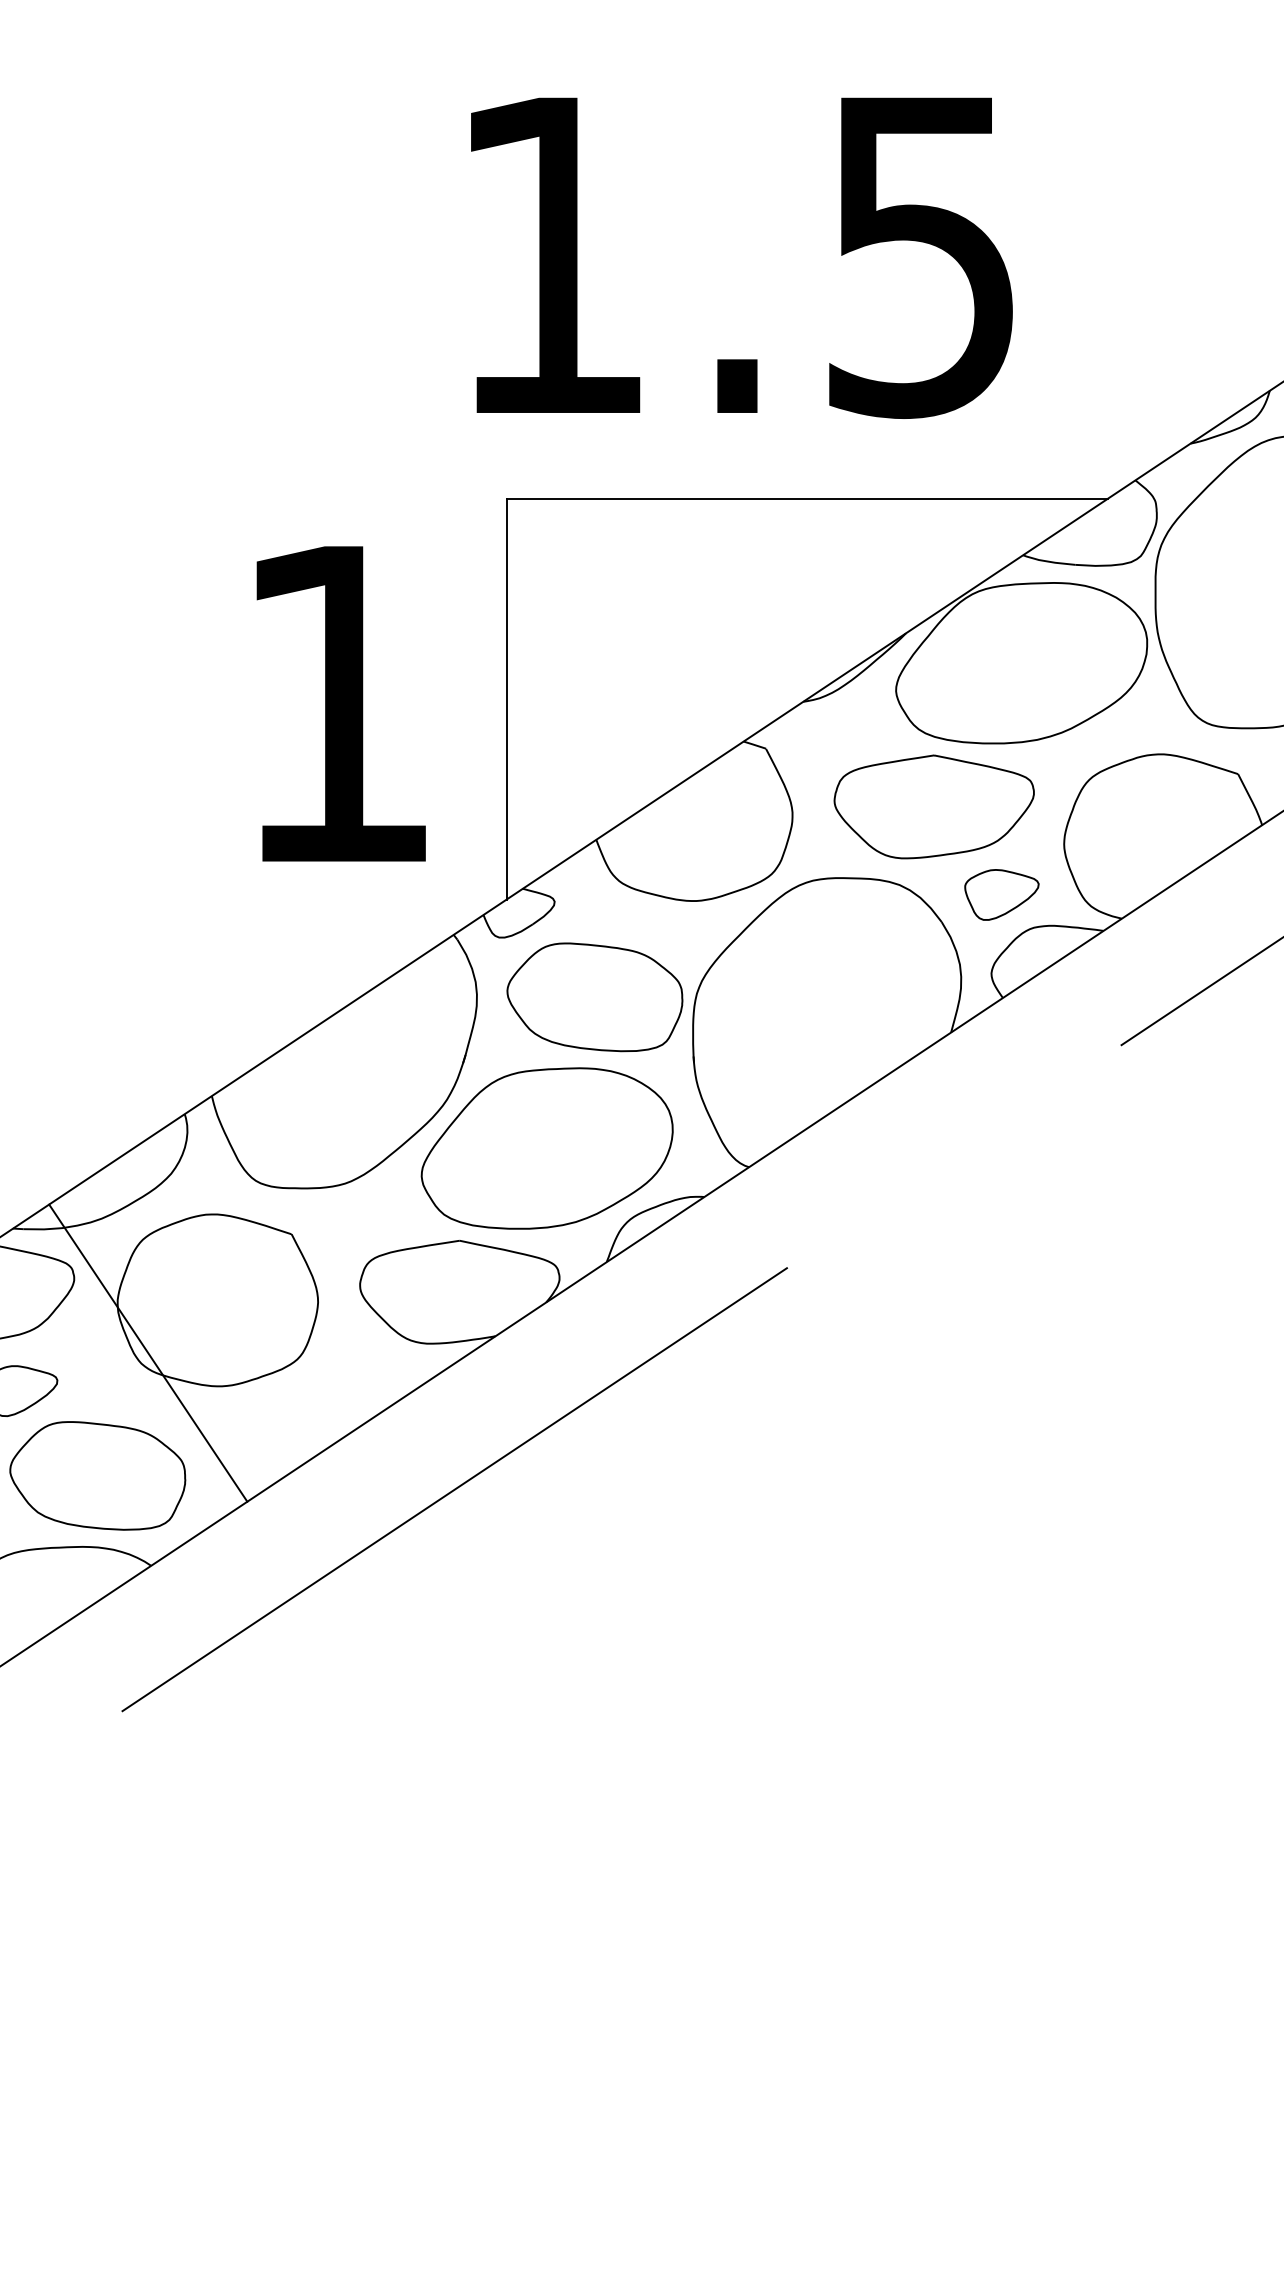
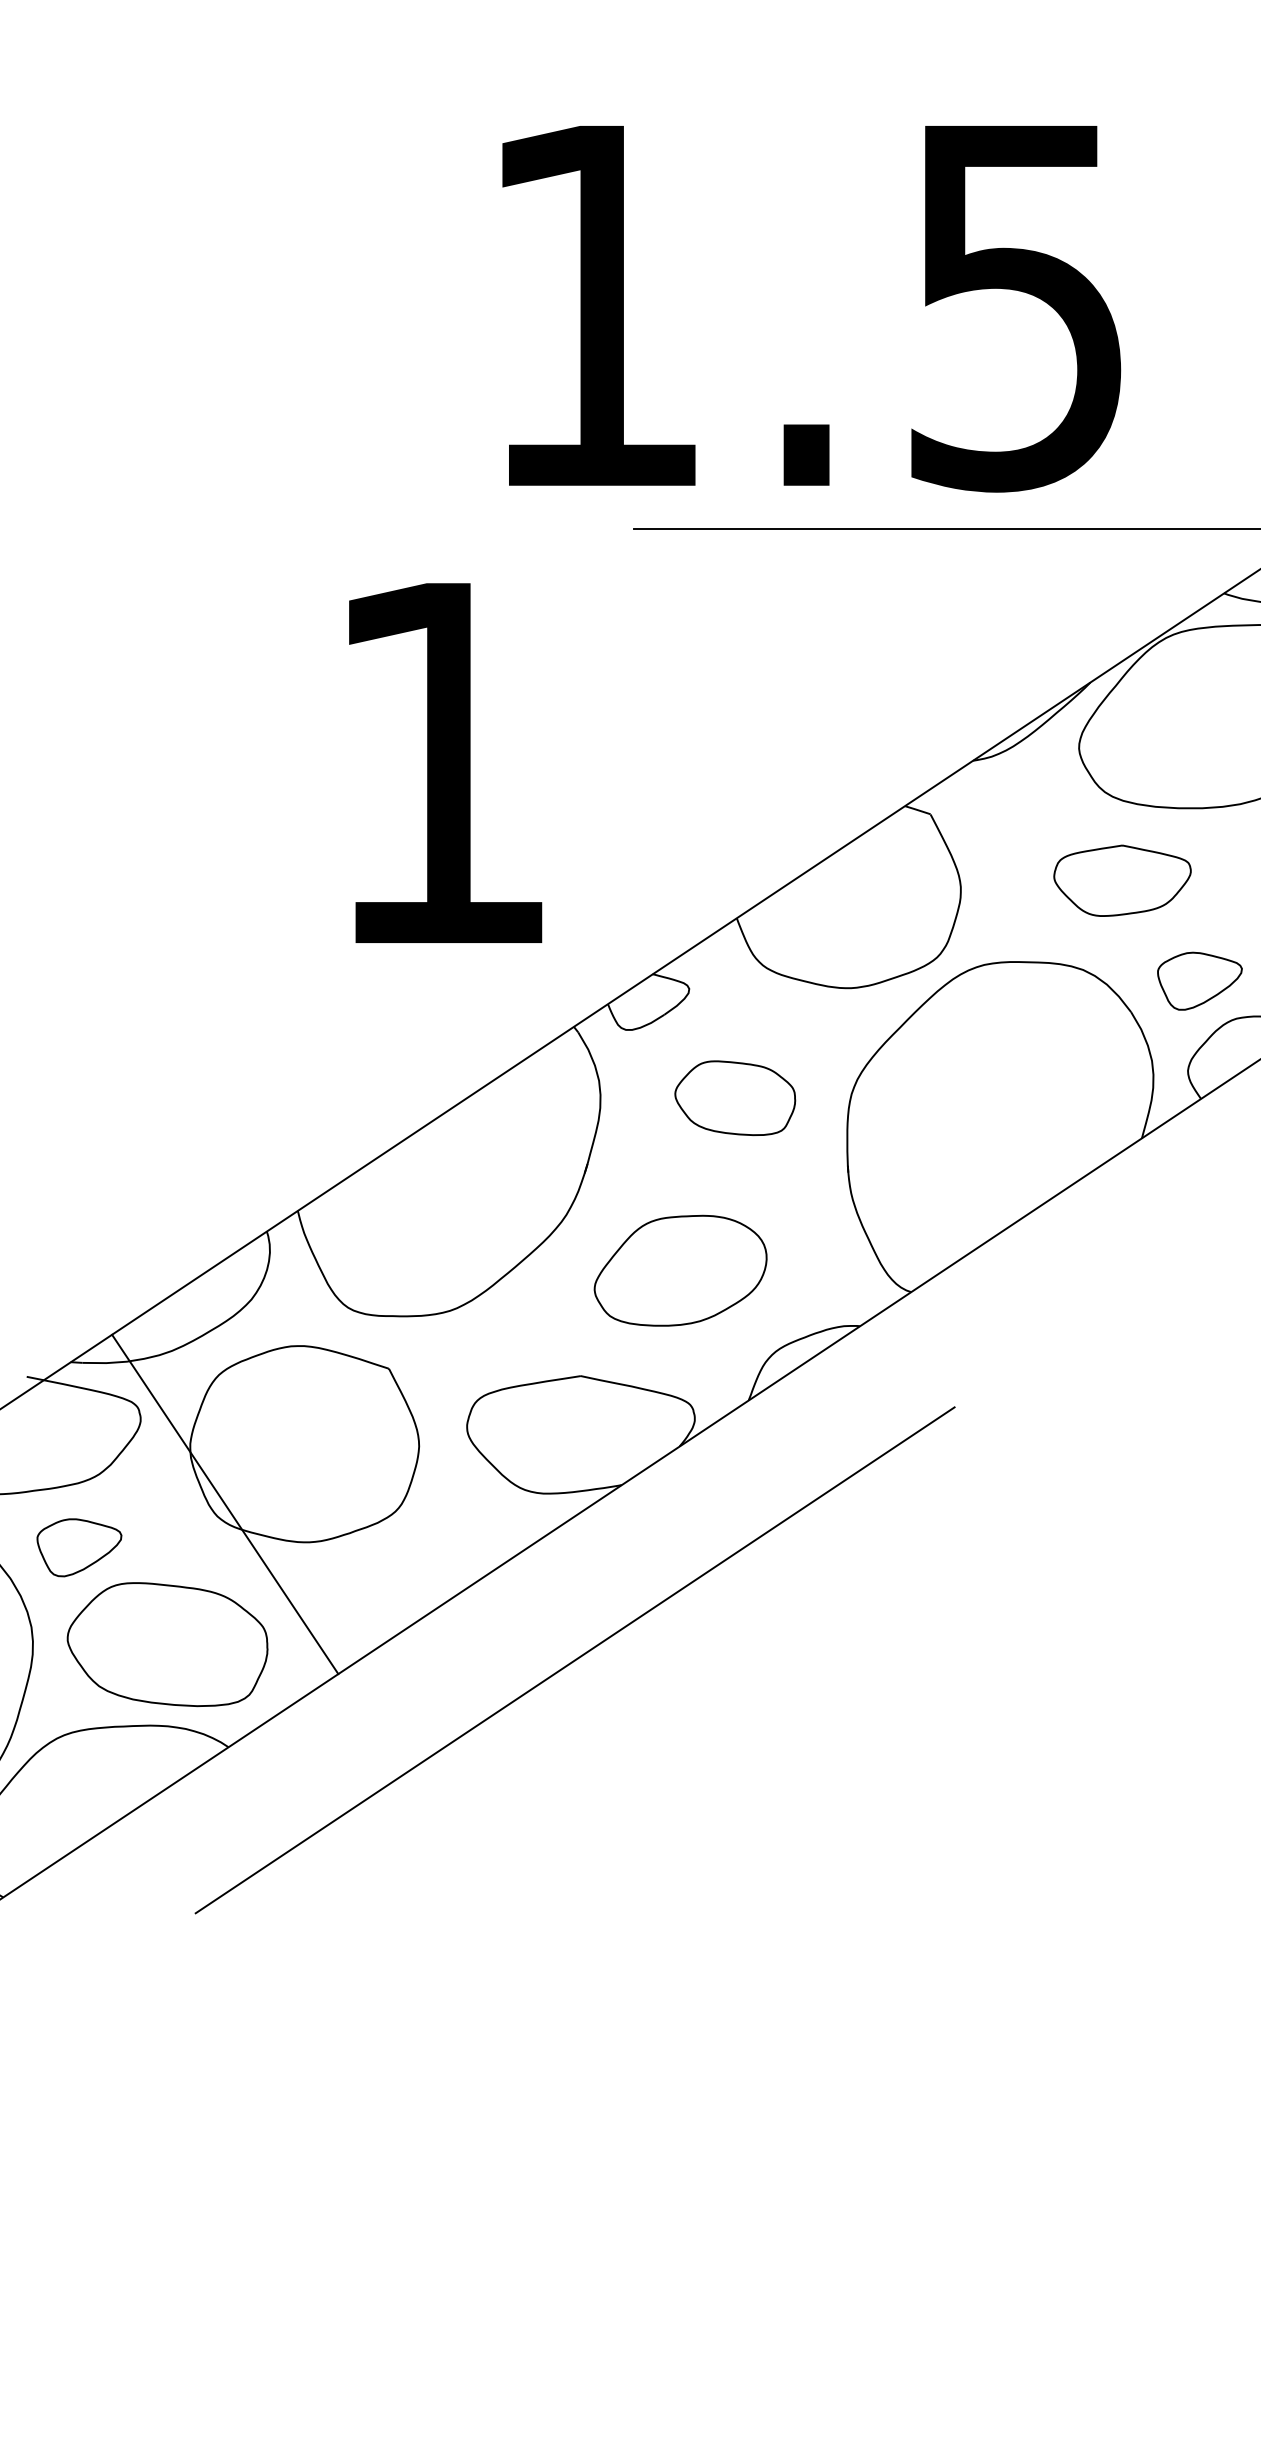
text: (741, 257) -> (811, 308), moved
line: (506, 698) -> (634, 756), removed
part: (933, 806) -> (1121, 880), size x0.6
part: (594, 997) -> (734, 1098), size x0.6
part: (546, 1148) -> (679, 1270), size x0.6

